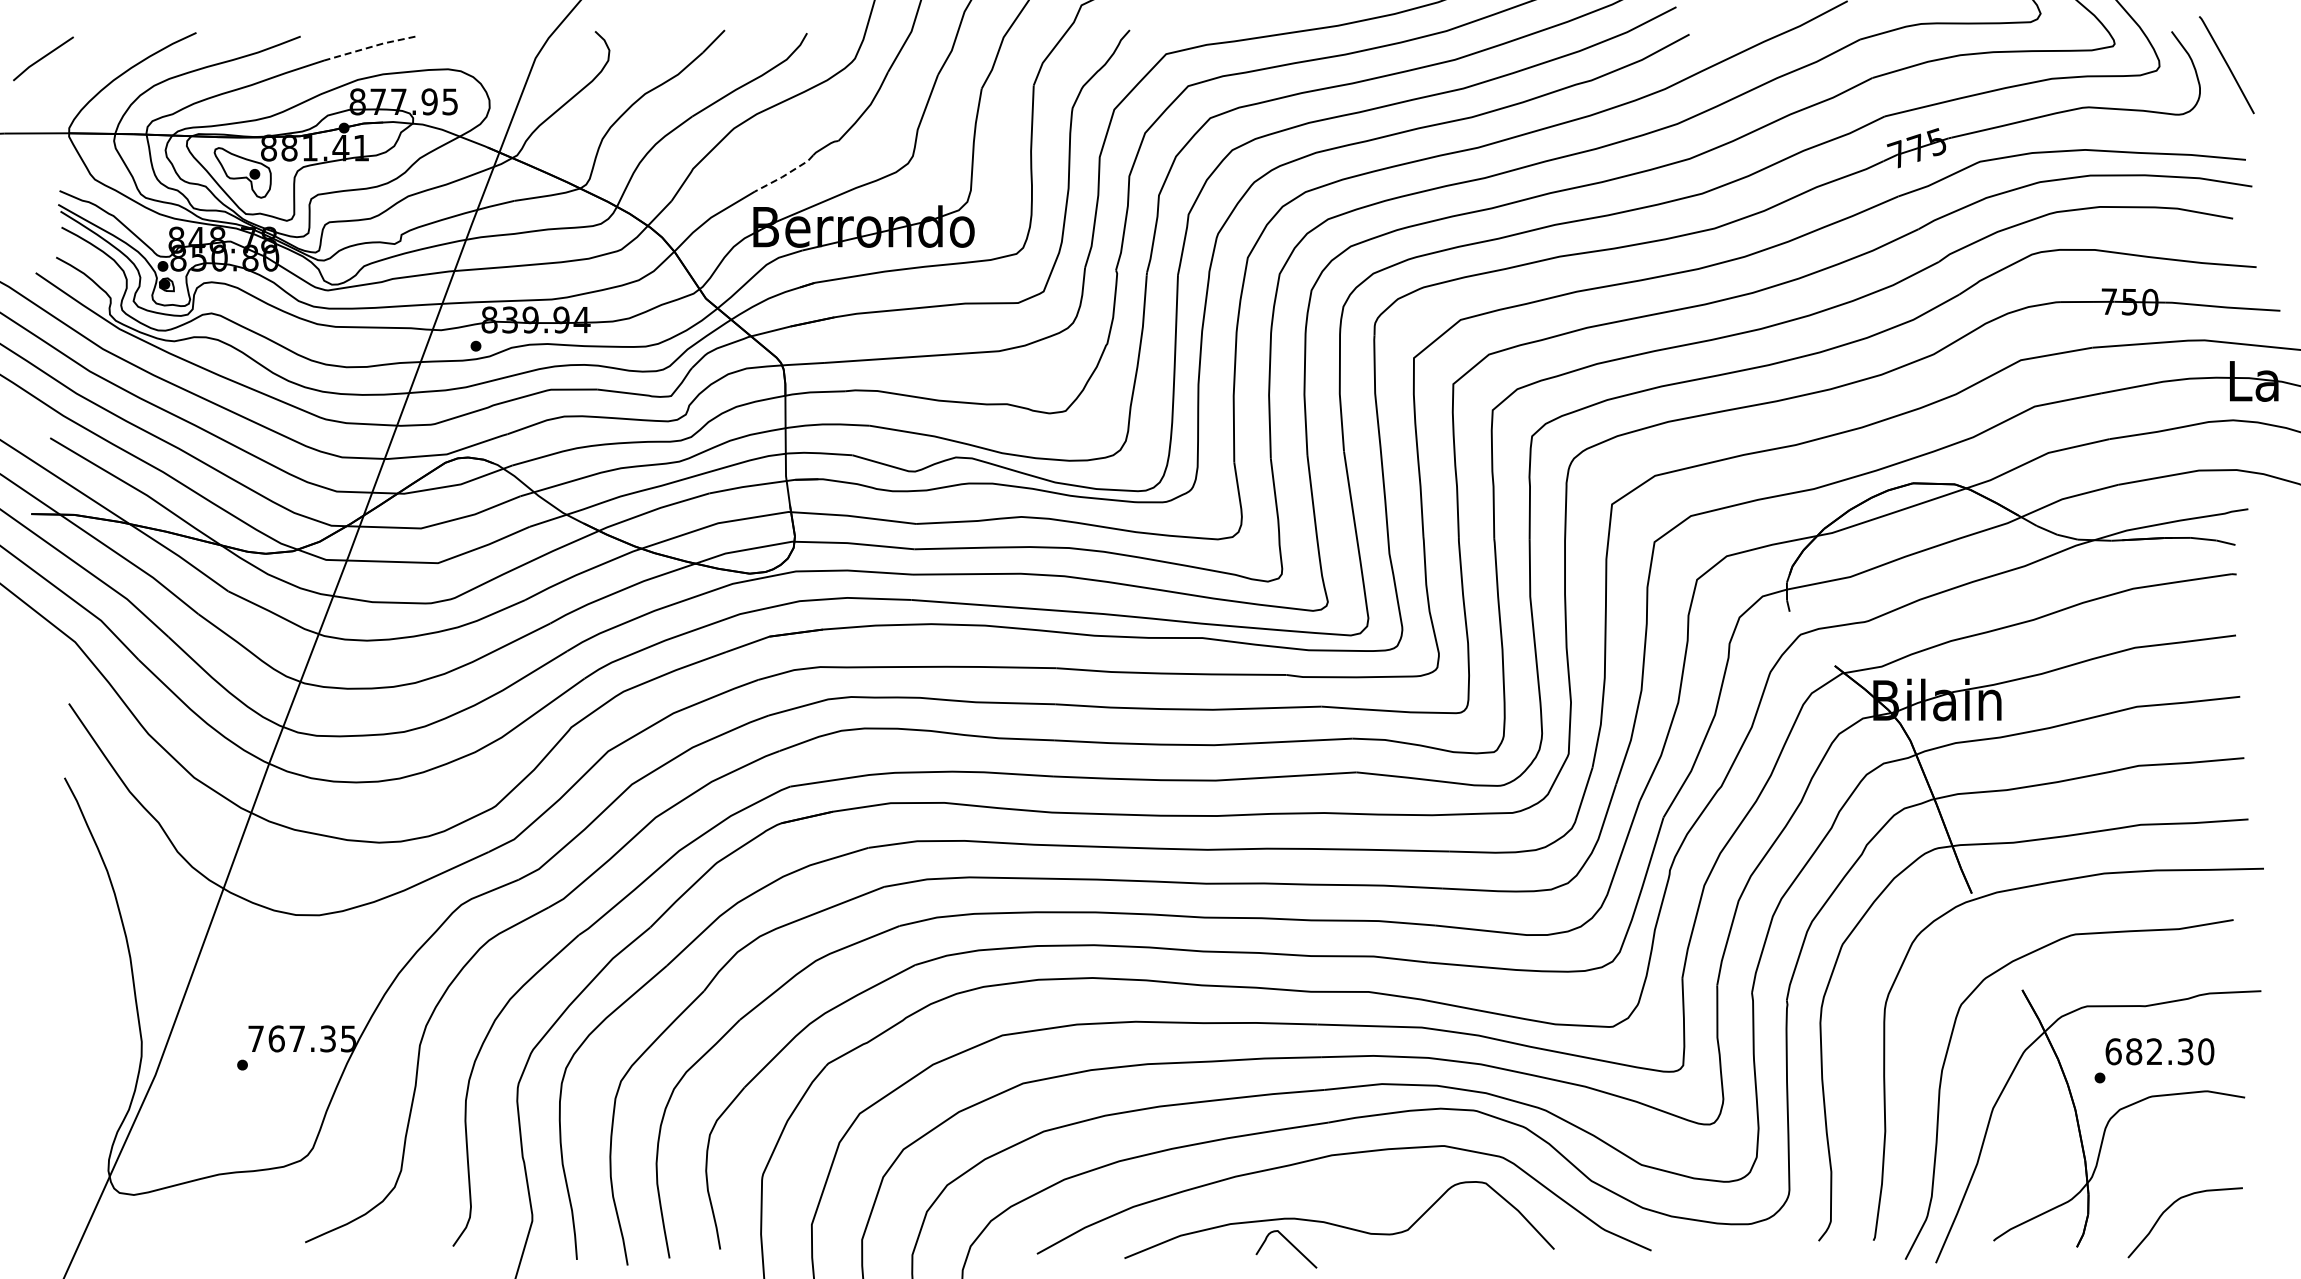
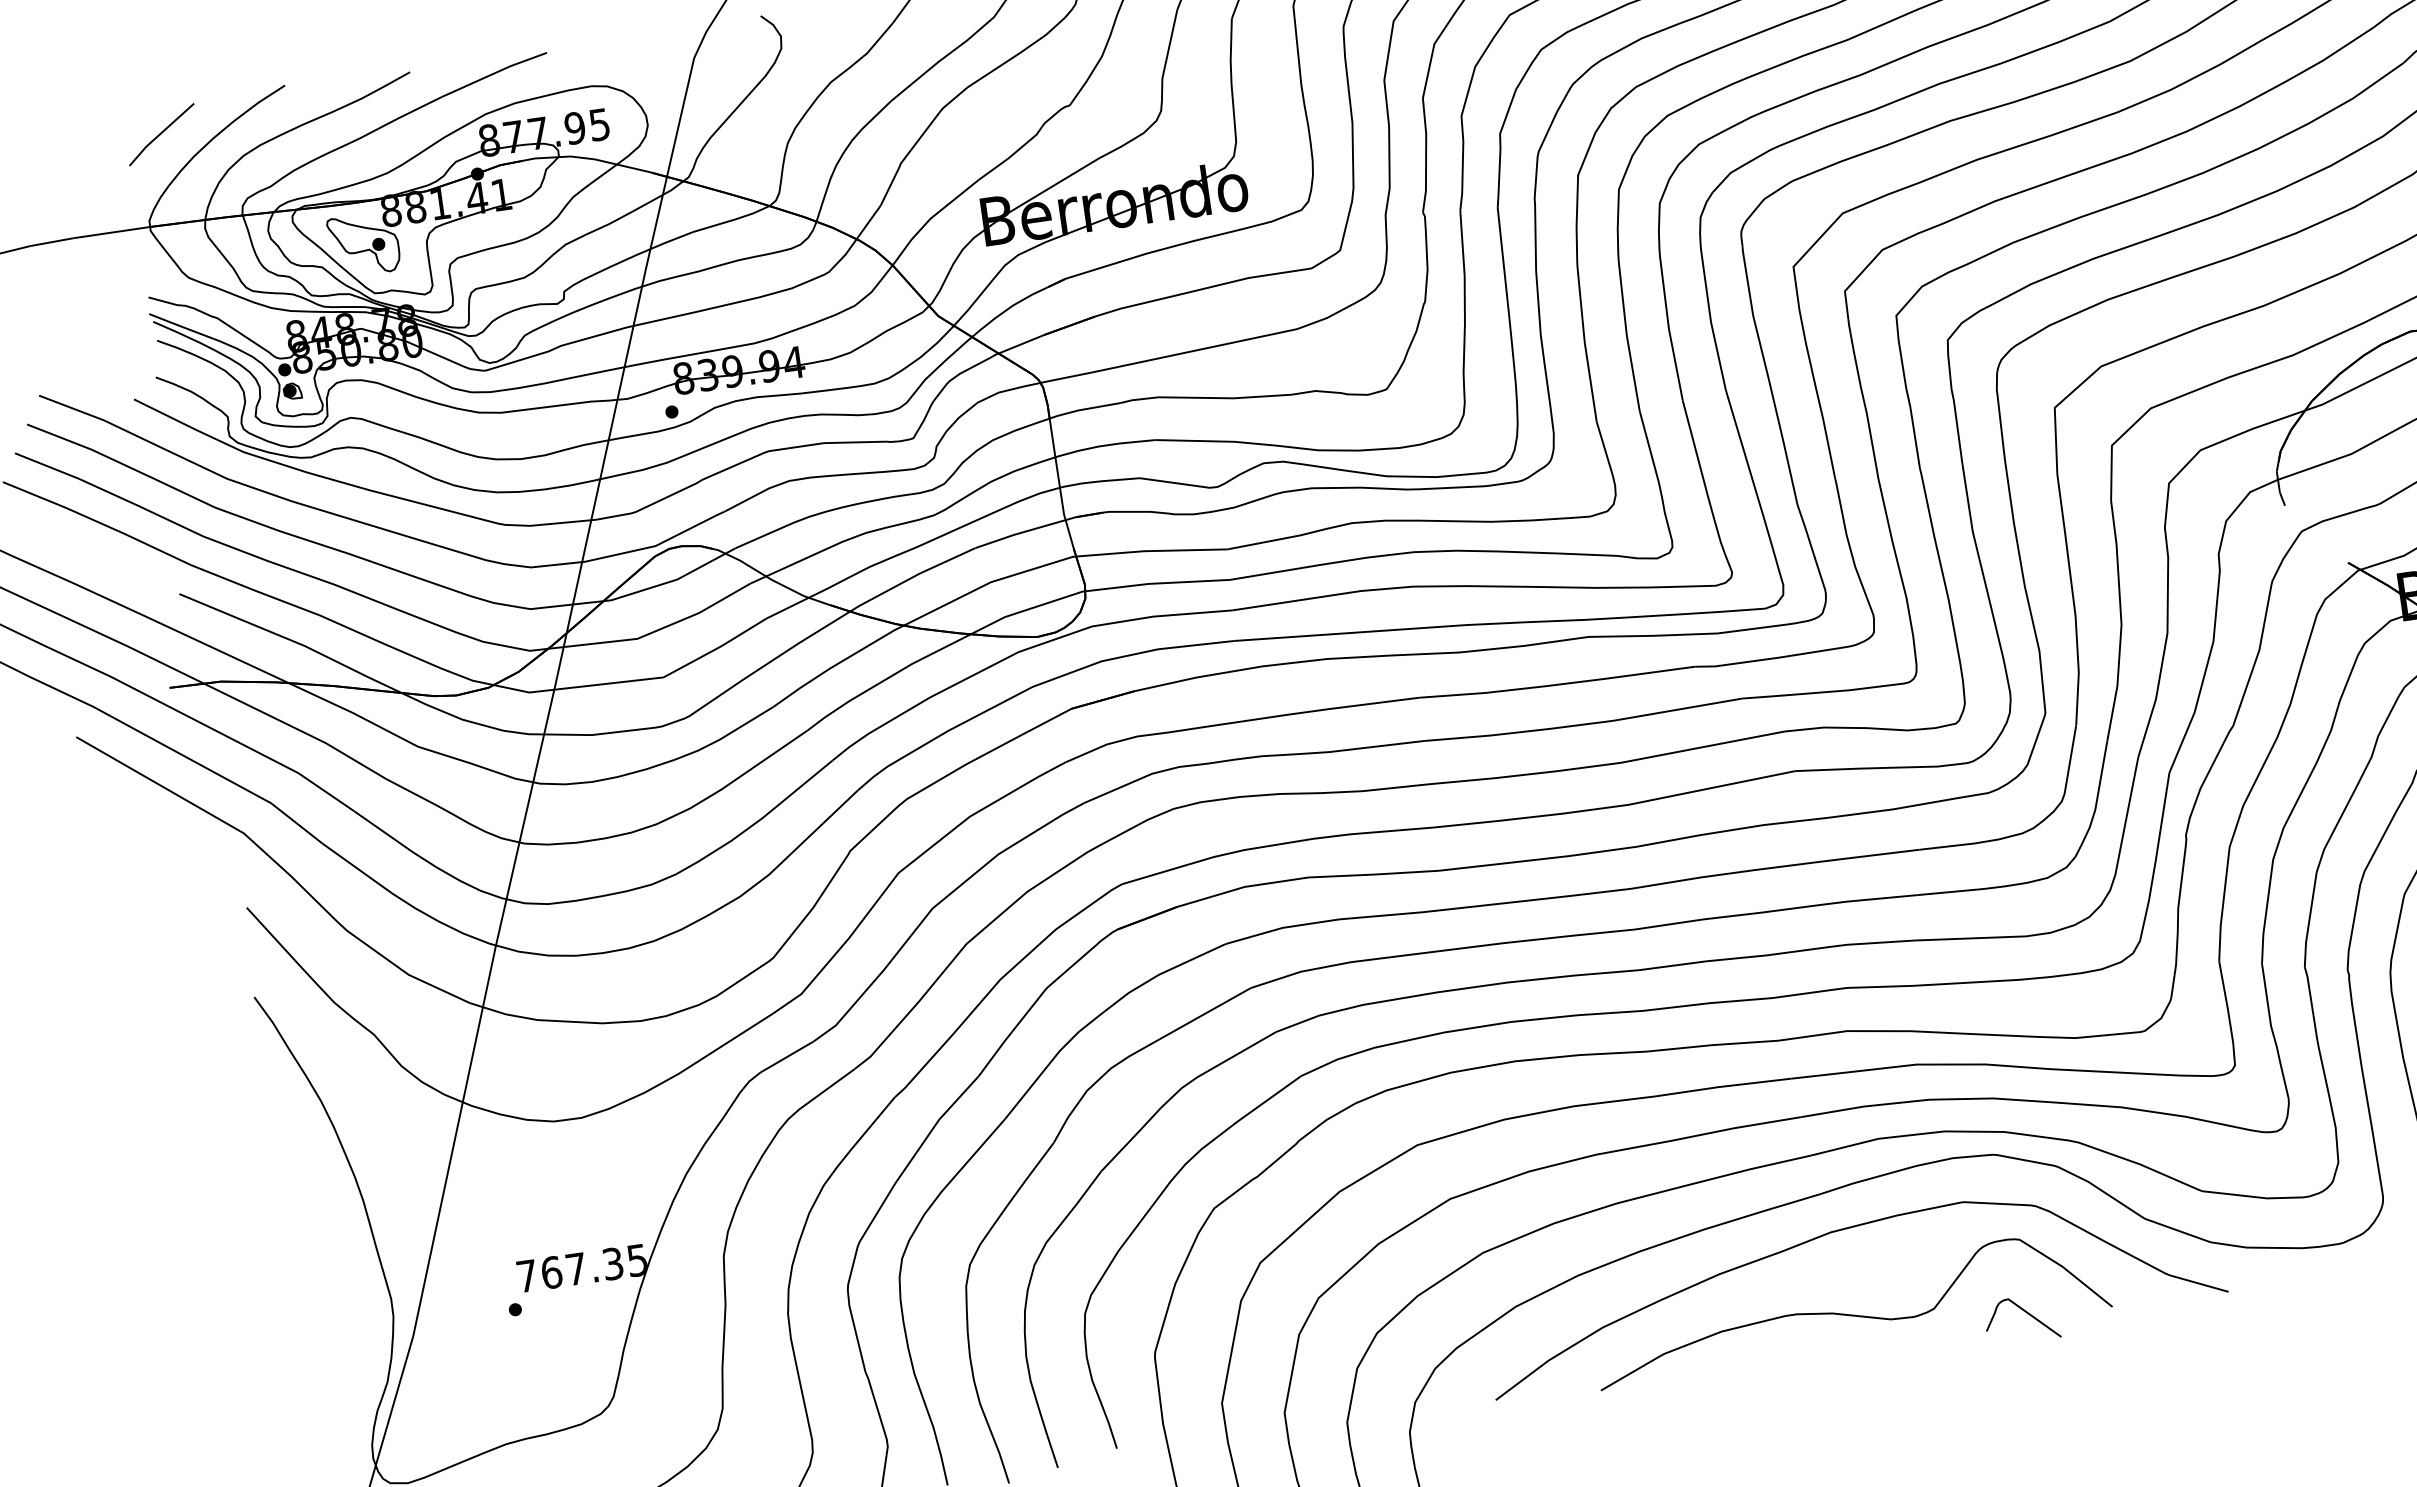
line: (368, 47) -> (492, 73), dashed -> solid
line: (43, 58) -> (161, 134), moved
line: (785, 175) -> (1012, 155), dashed -> solid
curve: (1290, 1244) -> (2025, 1313), moved

